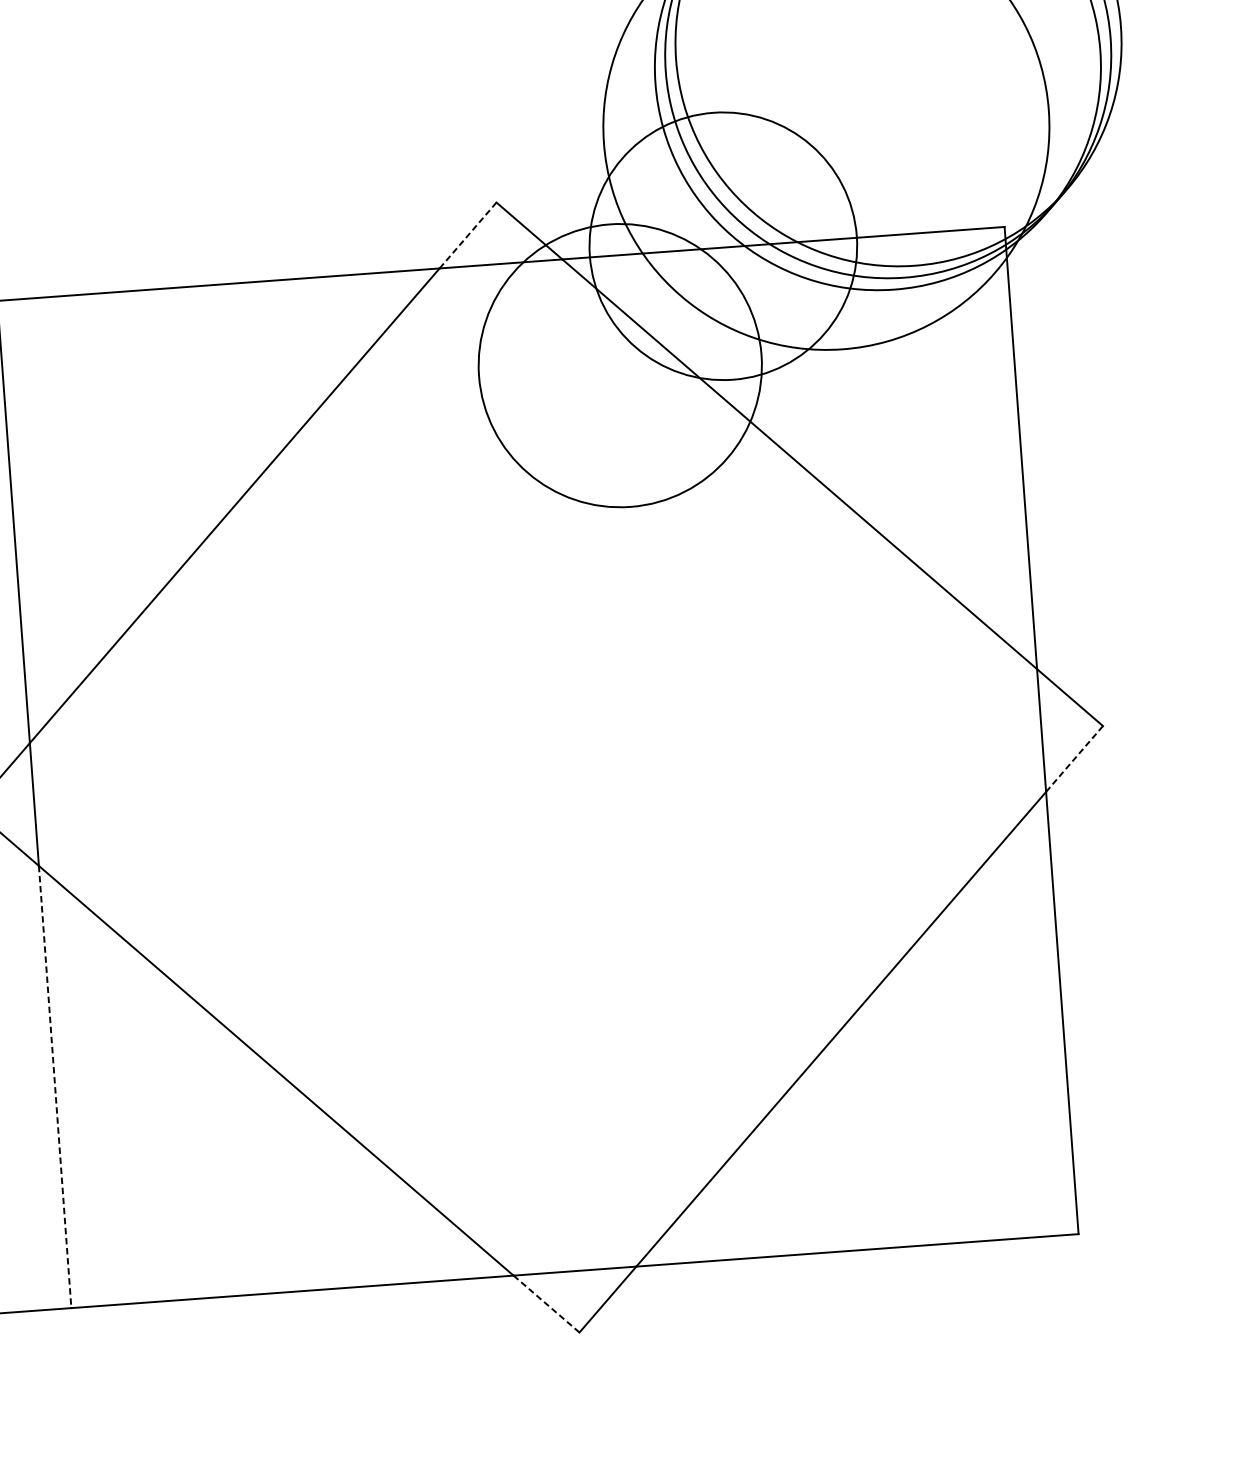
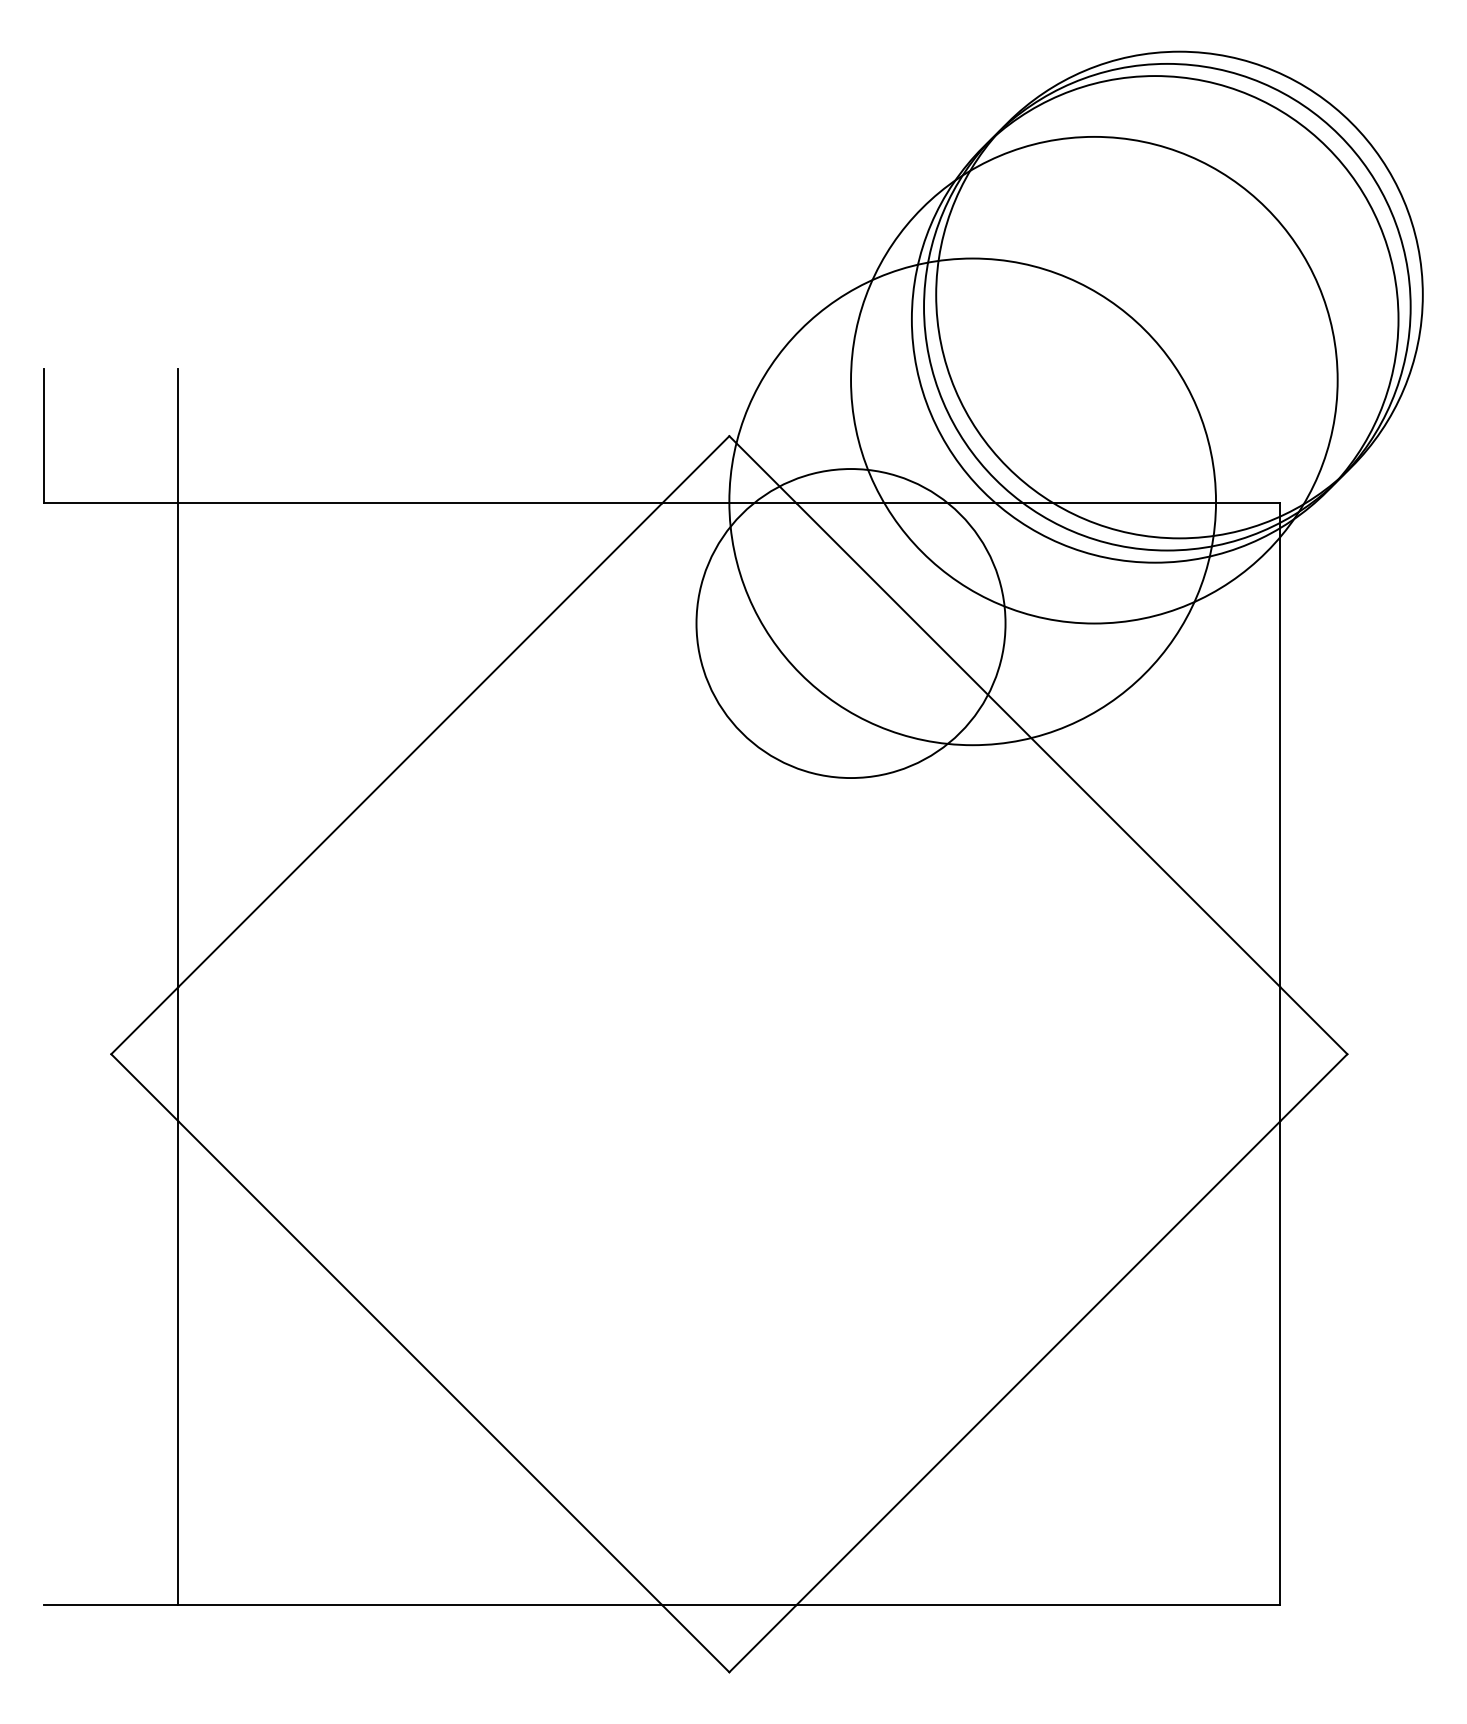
line: (467, 236) -> (695, 470), dashed -> solid
circle: (723, 245) -> (972, 501), size x1.67
line: (1074, 759) -> (1313, 1088), dashed -> solid
line: (55, 1087) -> (178, 1363), dashed -> solid
line: (546, 1303) -> (695, 1638), dashed -> solid

